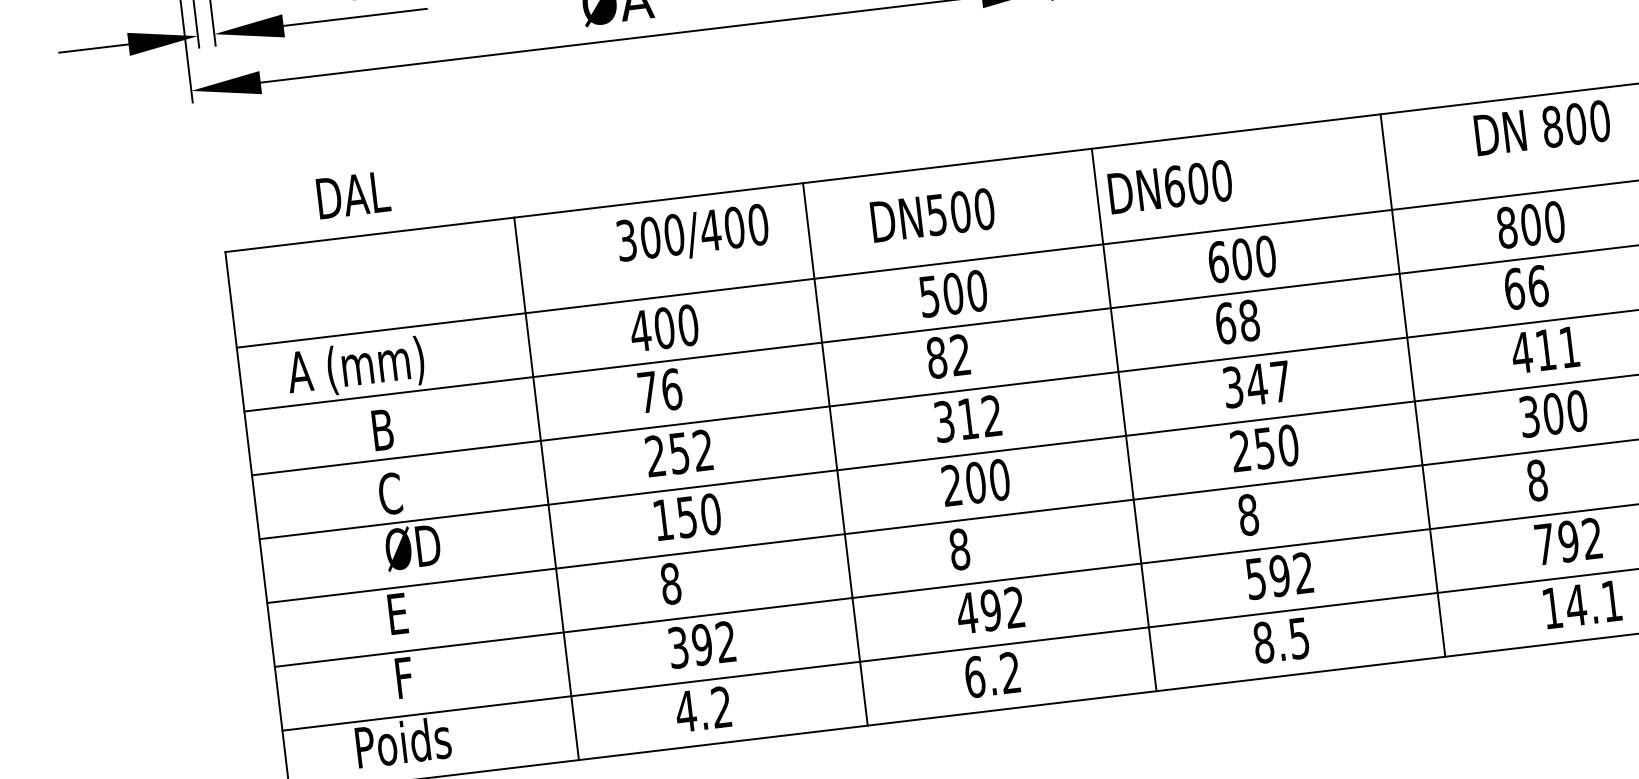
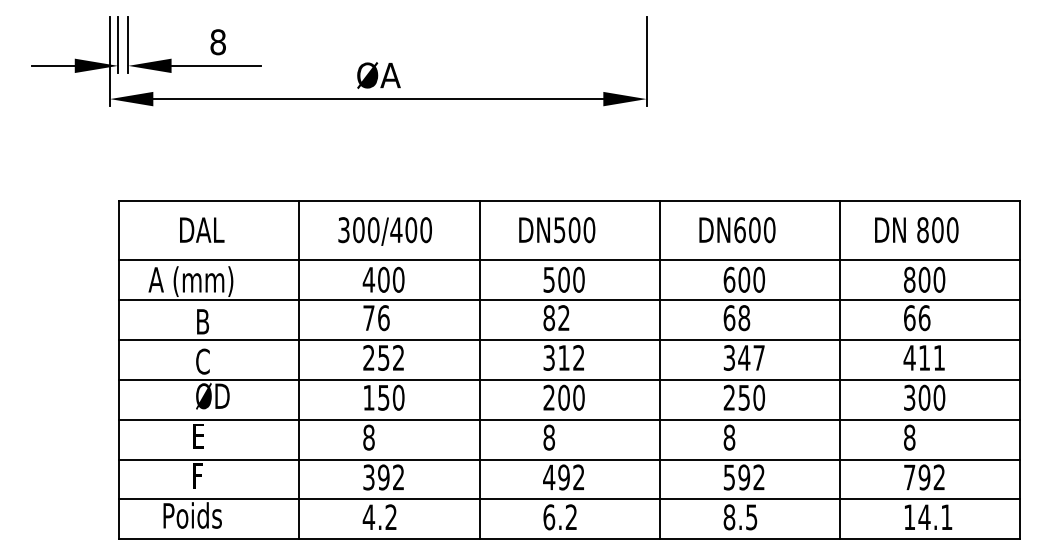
text: (1542, 128) -> (916, 230), moved
text: (1170, 187) -> (737, 230), moved
text: (353, 194) -> (202, 229), moved
text: (691, 234) -> (384, 231), moved

